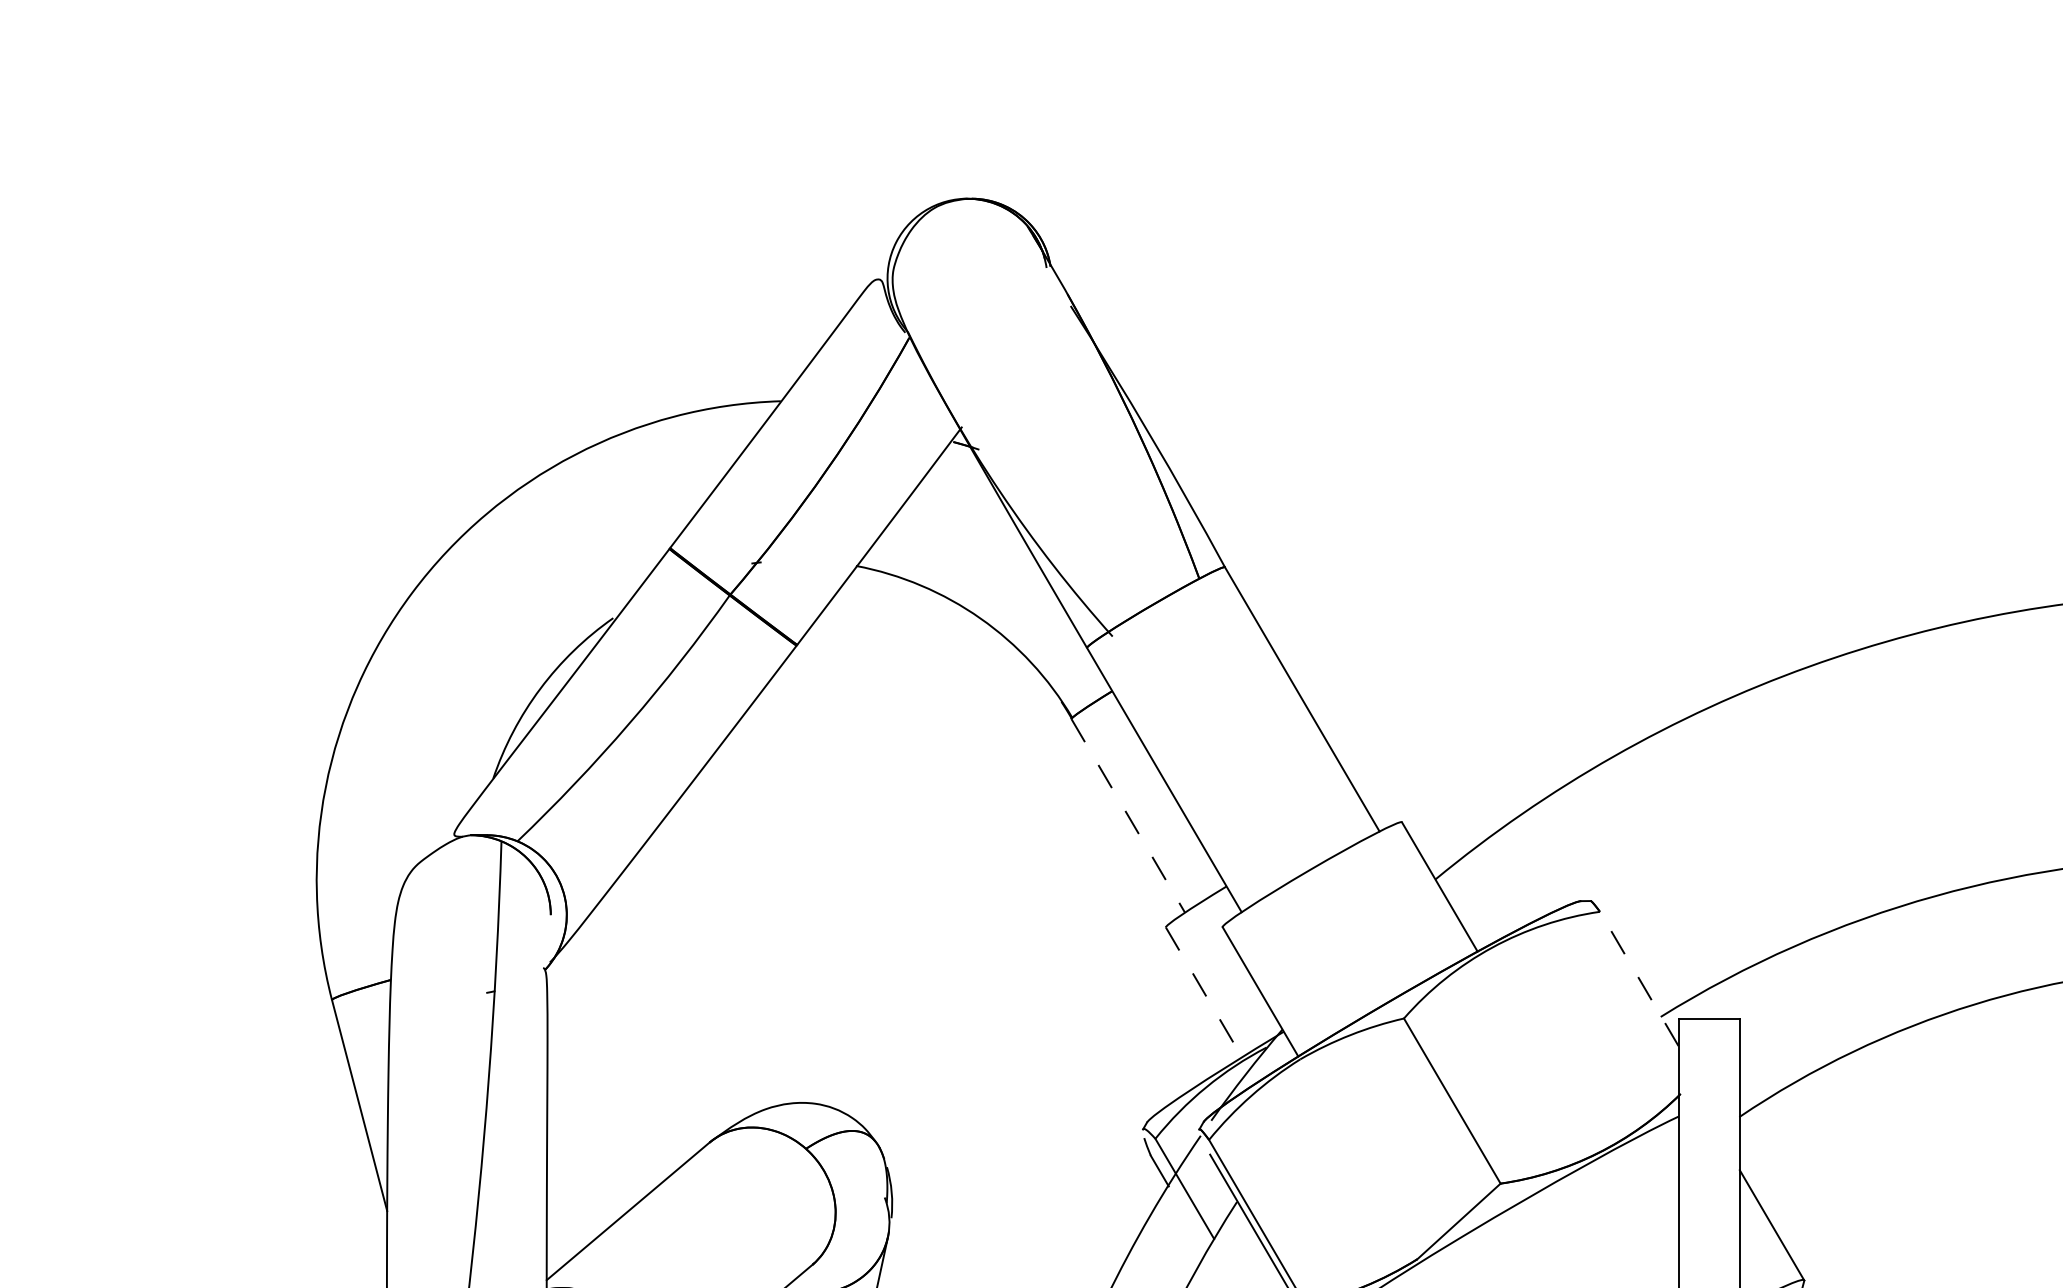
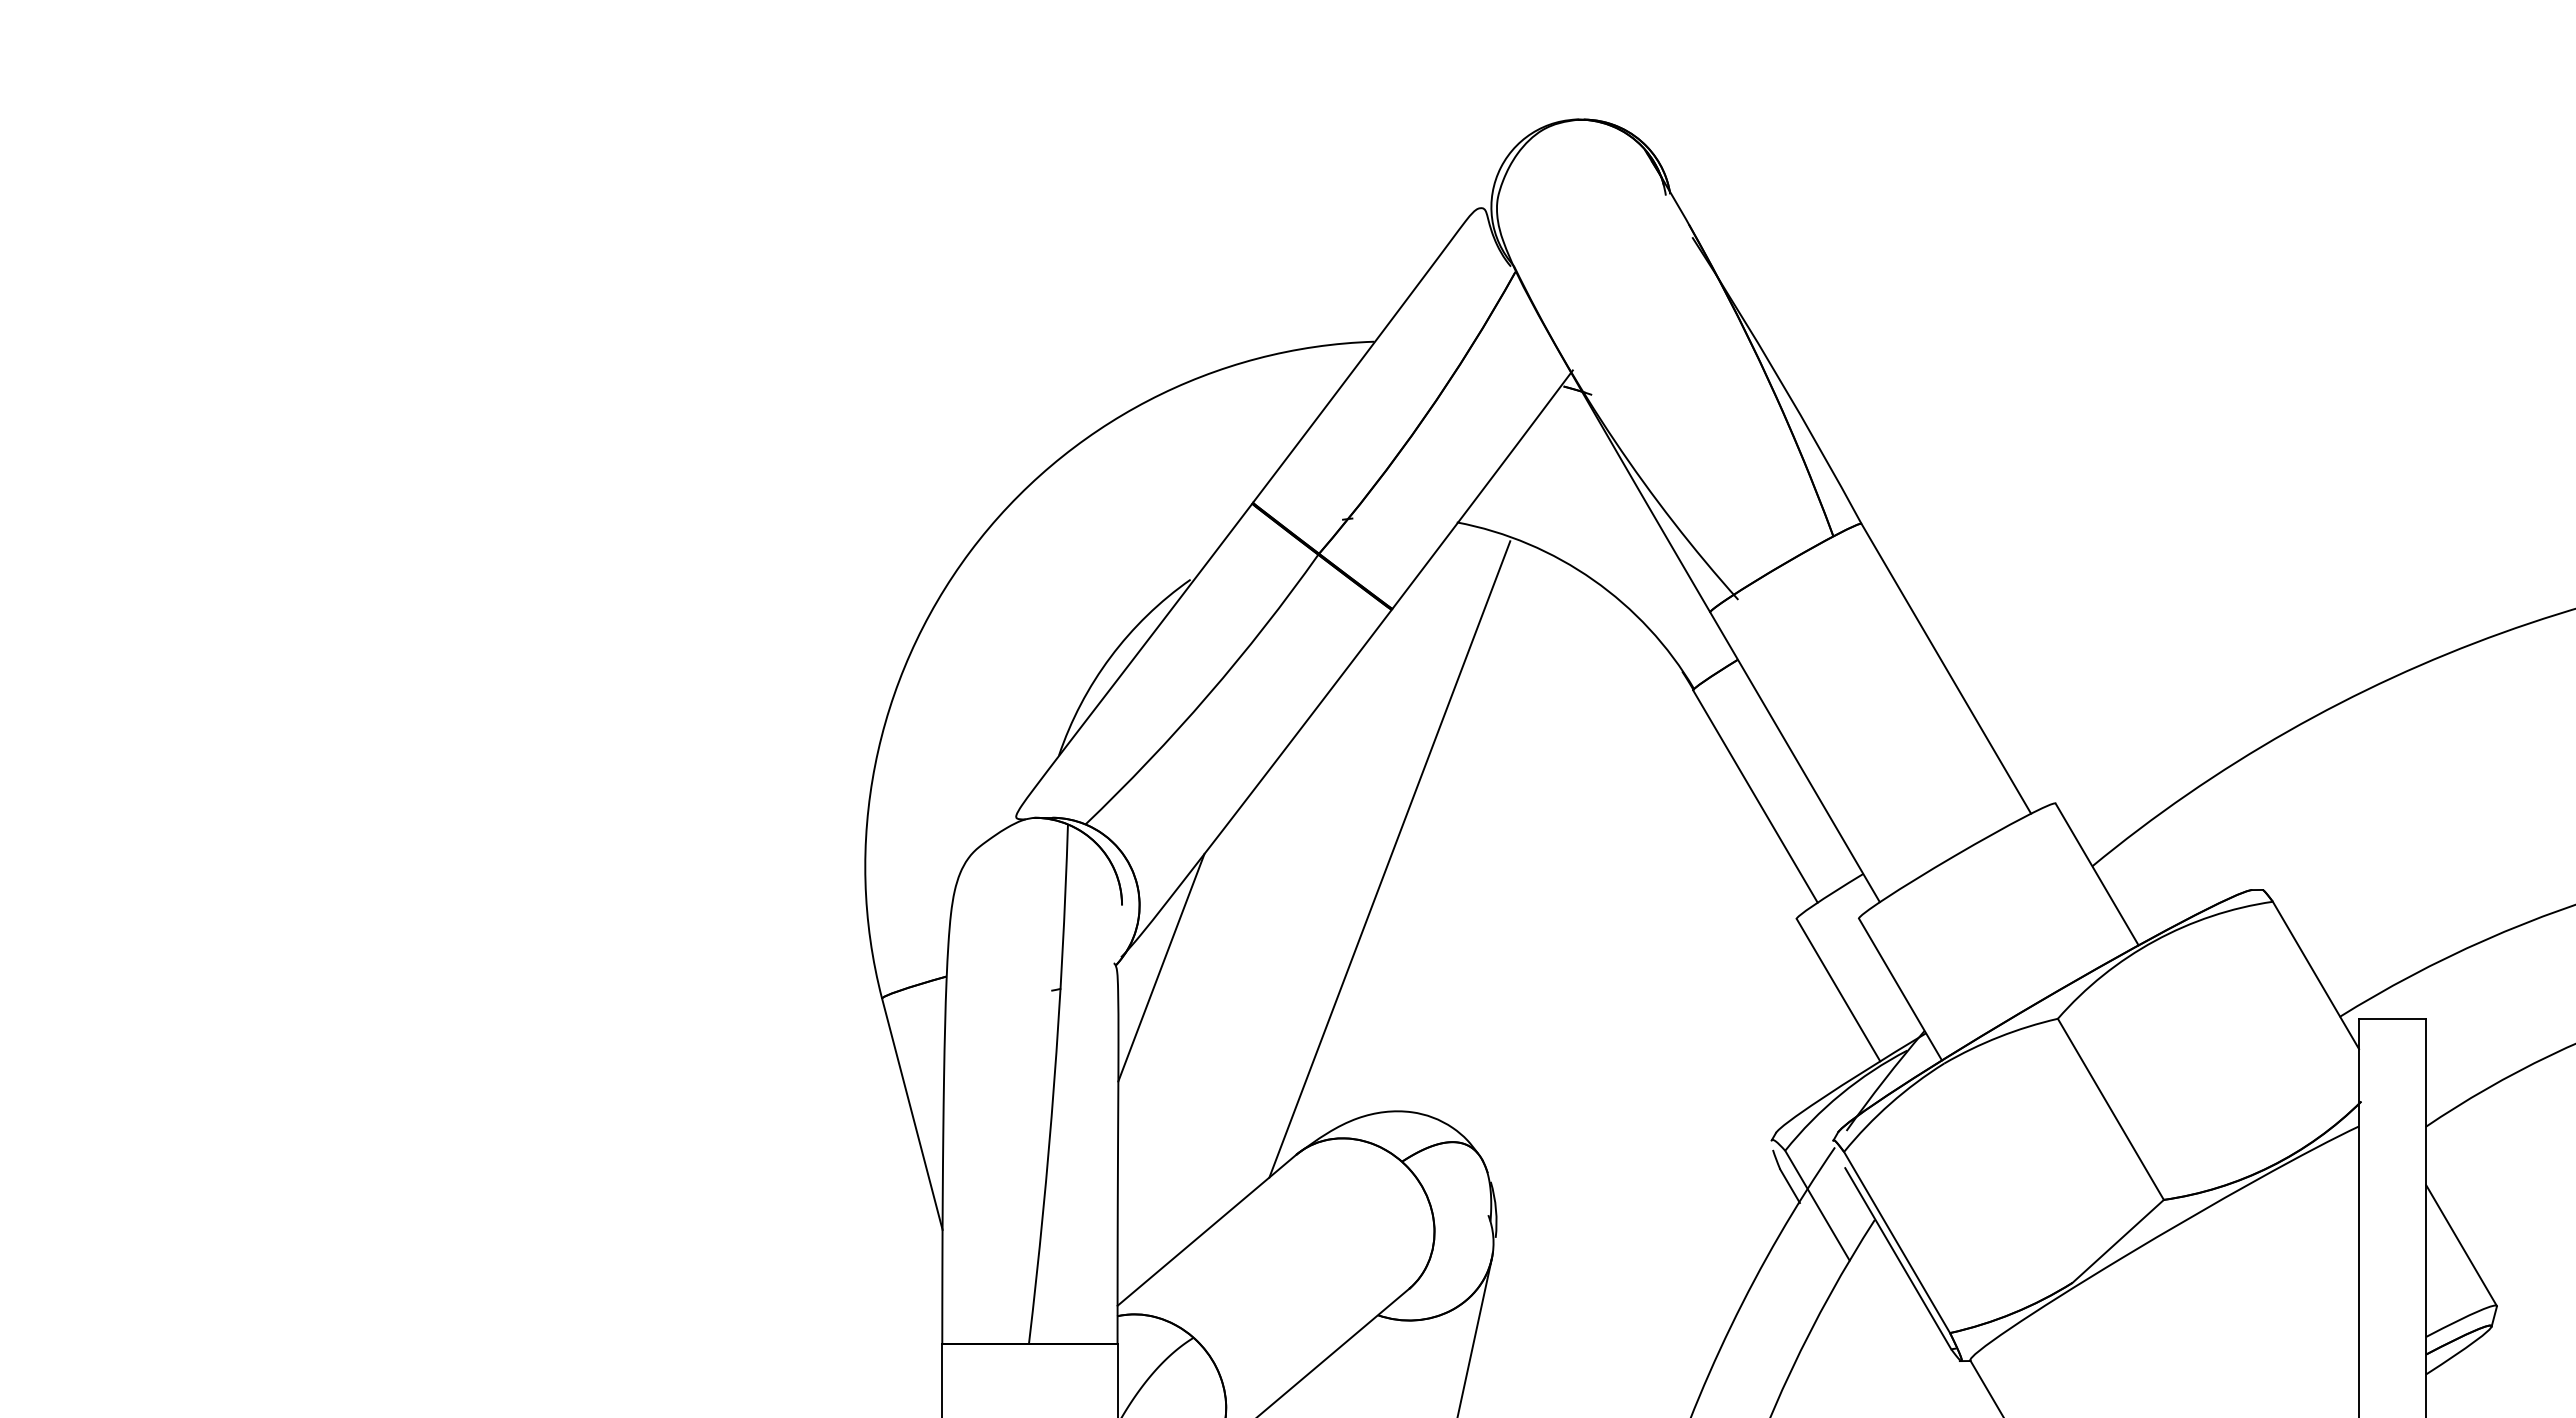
line: (1128, 815) -> (1755, 796), dashed -> solid
line: (794, 873) -> (1389, 859), added
line: (586, 971) -> (1161, 967), added
line: (1638, 978) -> (2315, 974), dashed -> solid
line: (1203, 992) -> (1838, 990), dashed -> solid

